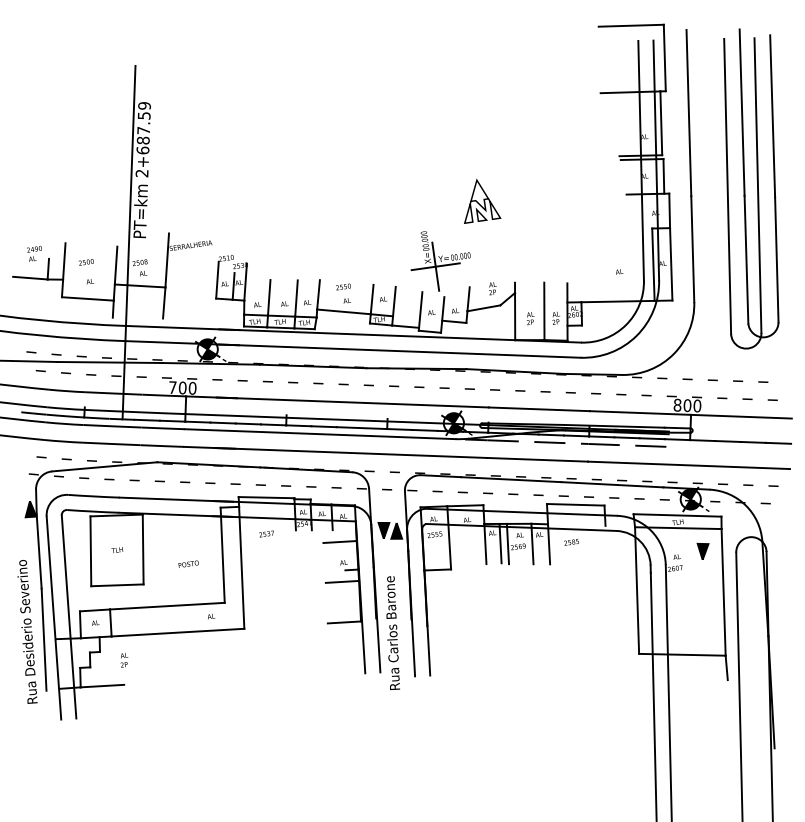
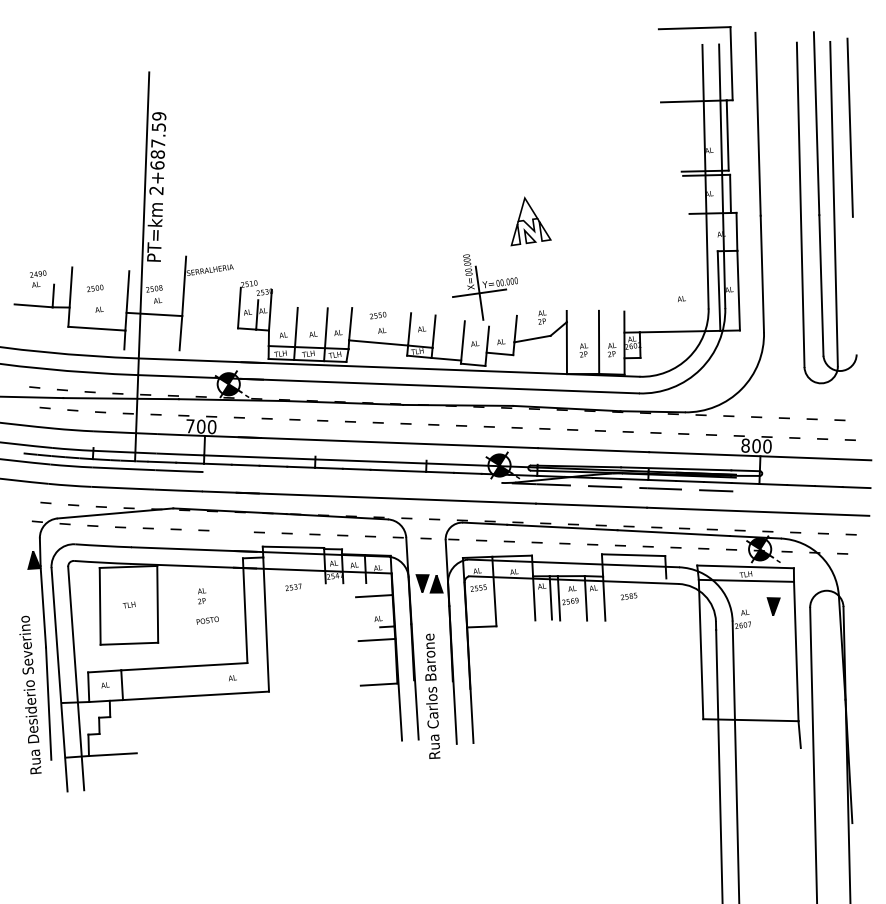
line: (776, 259) -> (854, 285), removed
line: (320, 434) -> (352, 477), removed
line: (210, 483) -> (231, 531), removed
text: (124, 660) -> (202, 596), moved

